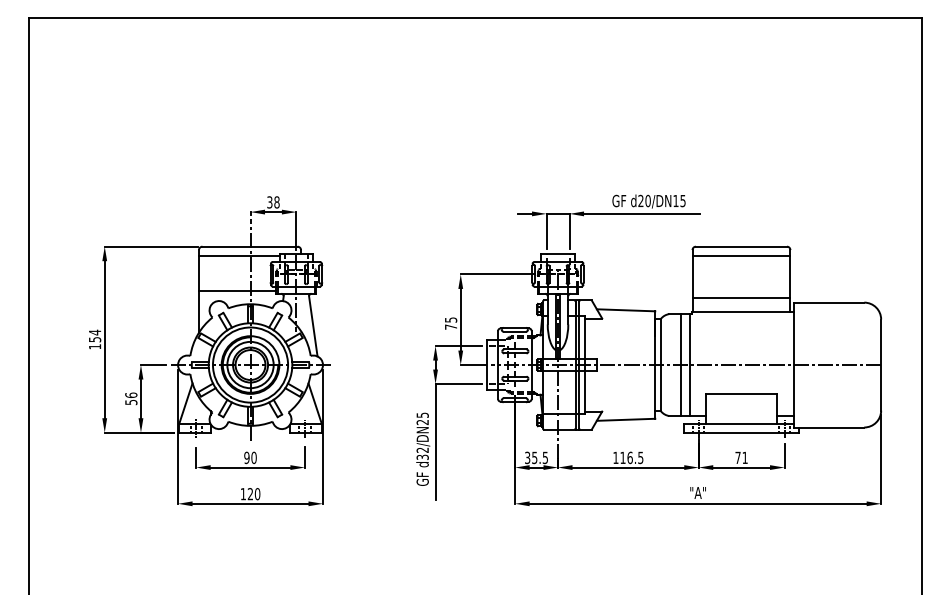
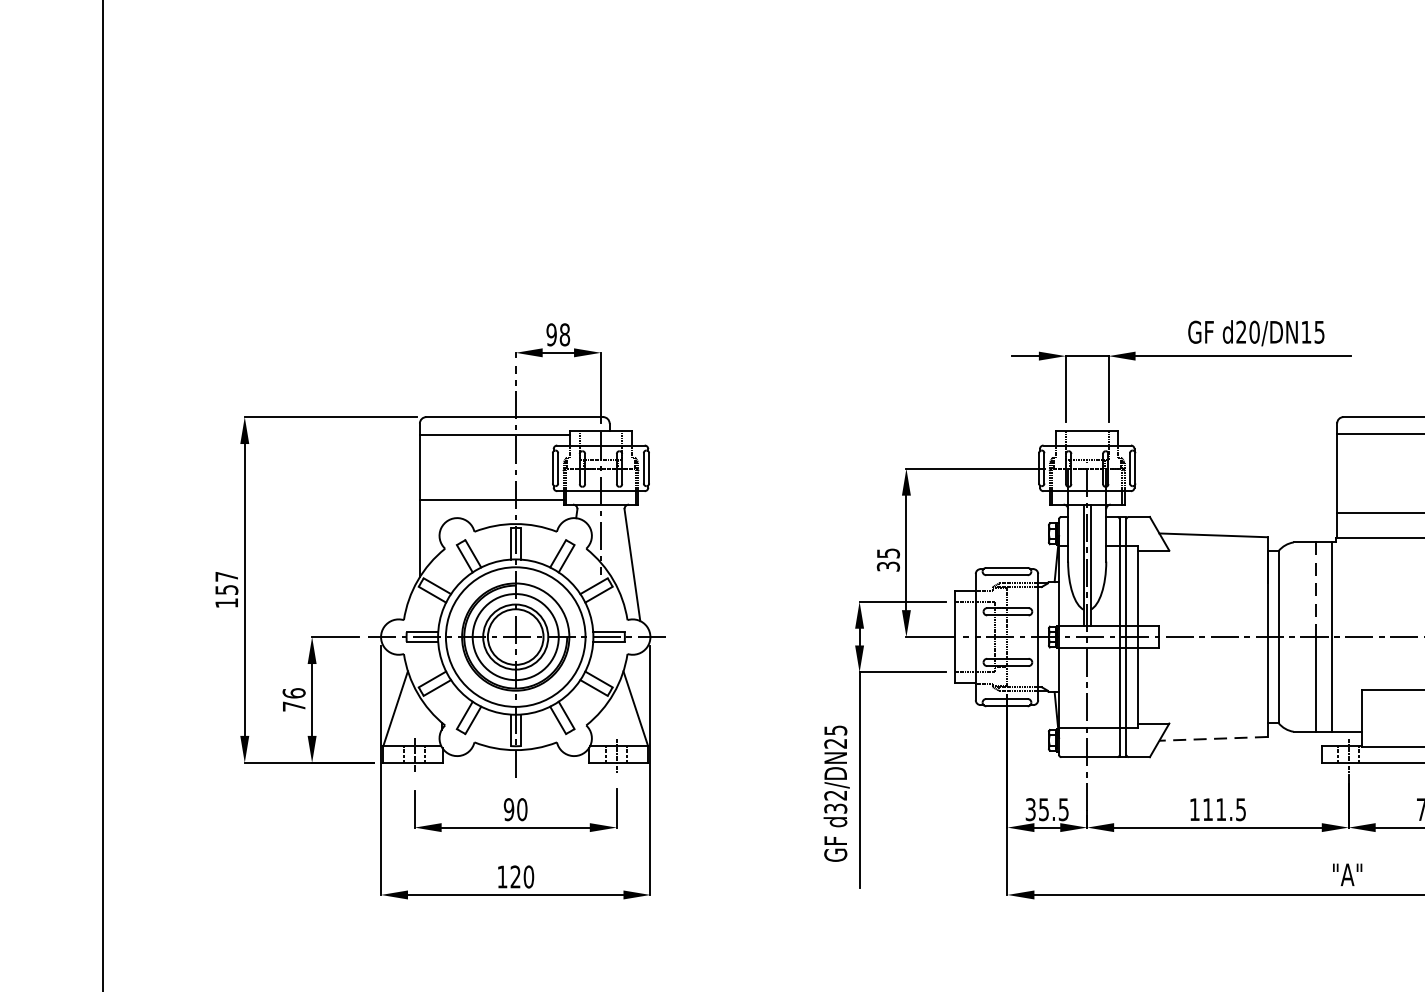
text: (269, 202) -> (550, 334), 38 -> 98
text: (450, 326) -> (887, 565), 75 -> 35
text: (95, 332) -> (227, 576), 154 -> 157
line: (681, 340) -> (1316, 591), solid -> dashed
text: (131, 402) -> (294, 706), 56 -> 76
line: (625, 419) -> (1212, 738), solid -> dashed
text: (629, 457) -> (1220, 808), 116.5 -> 111.5

